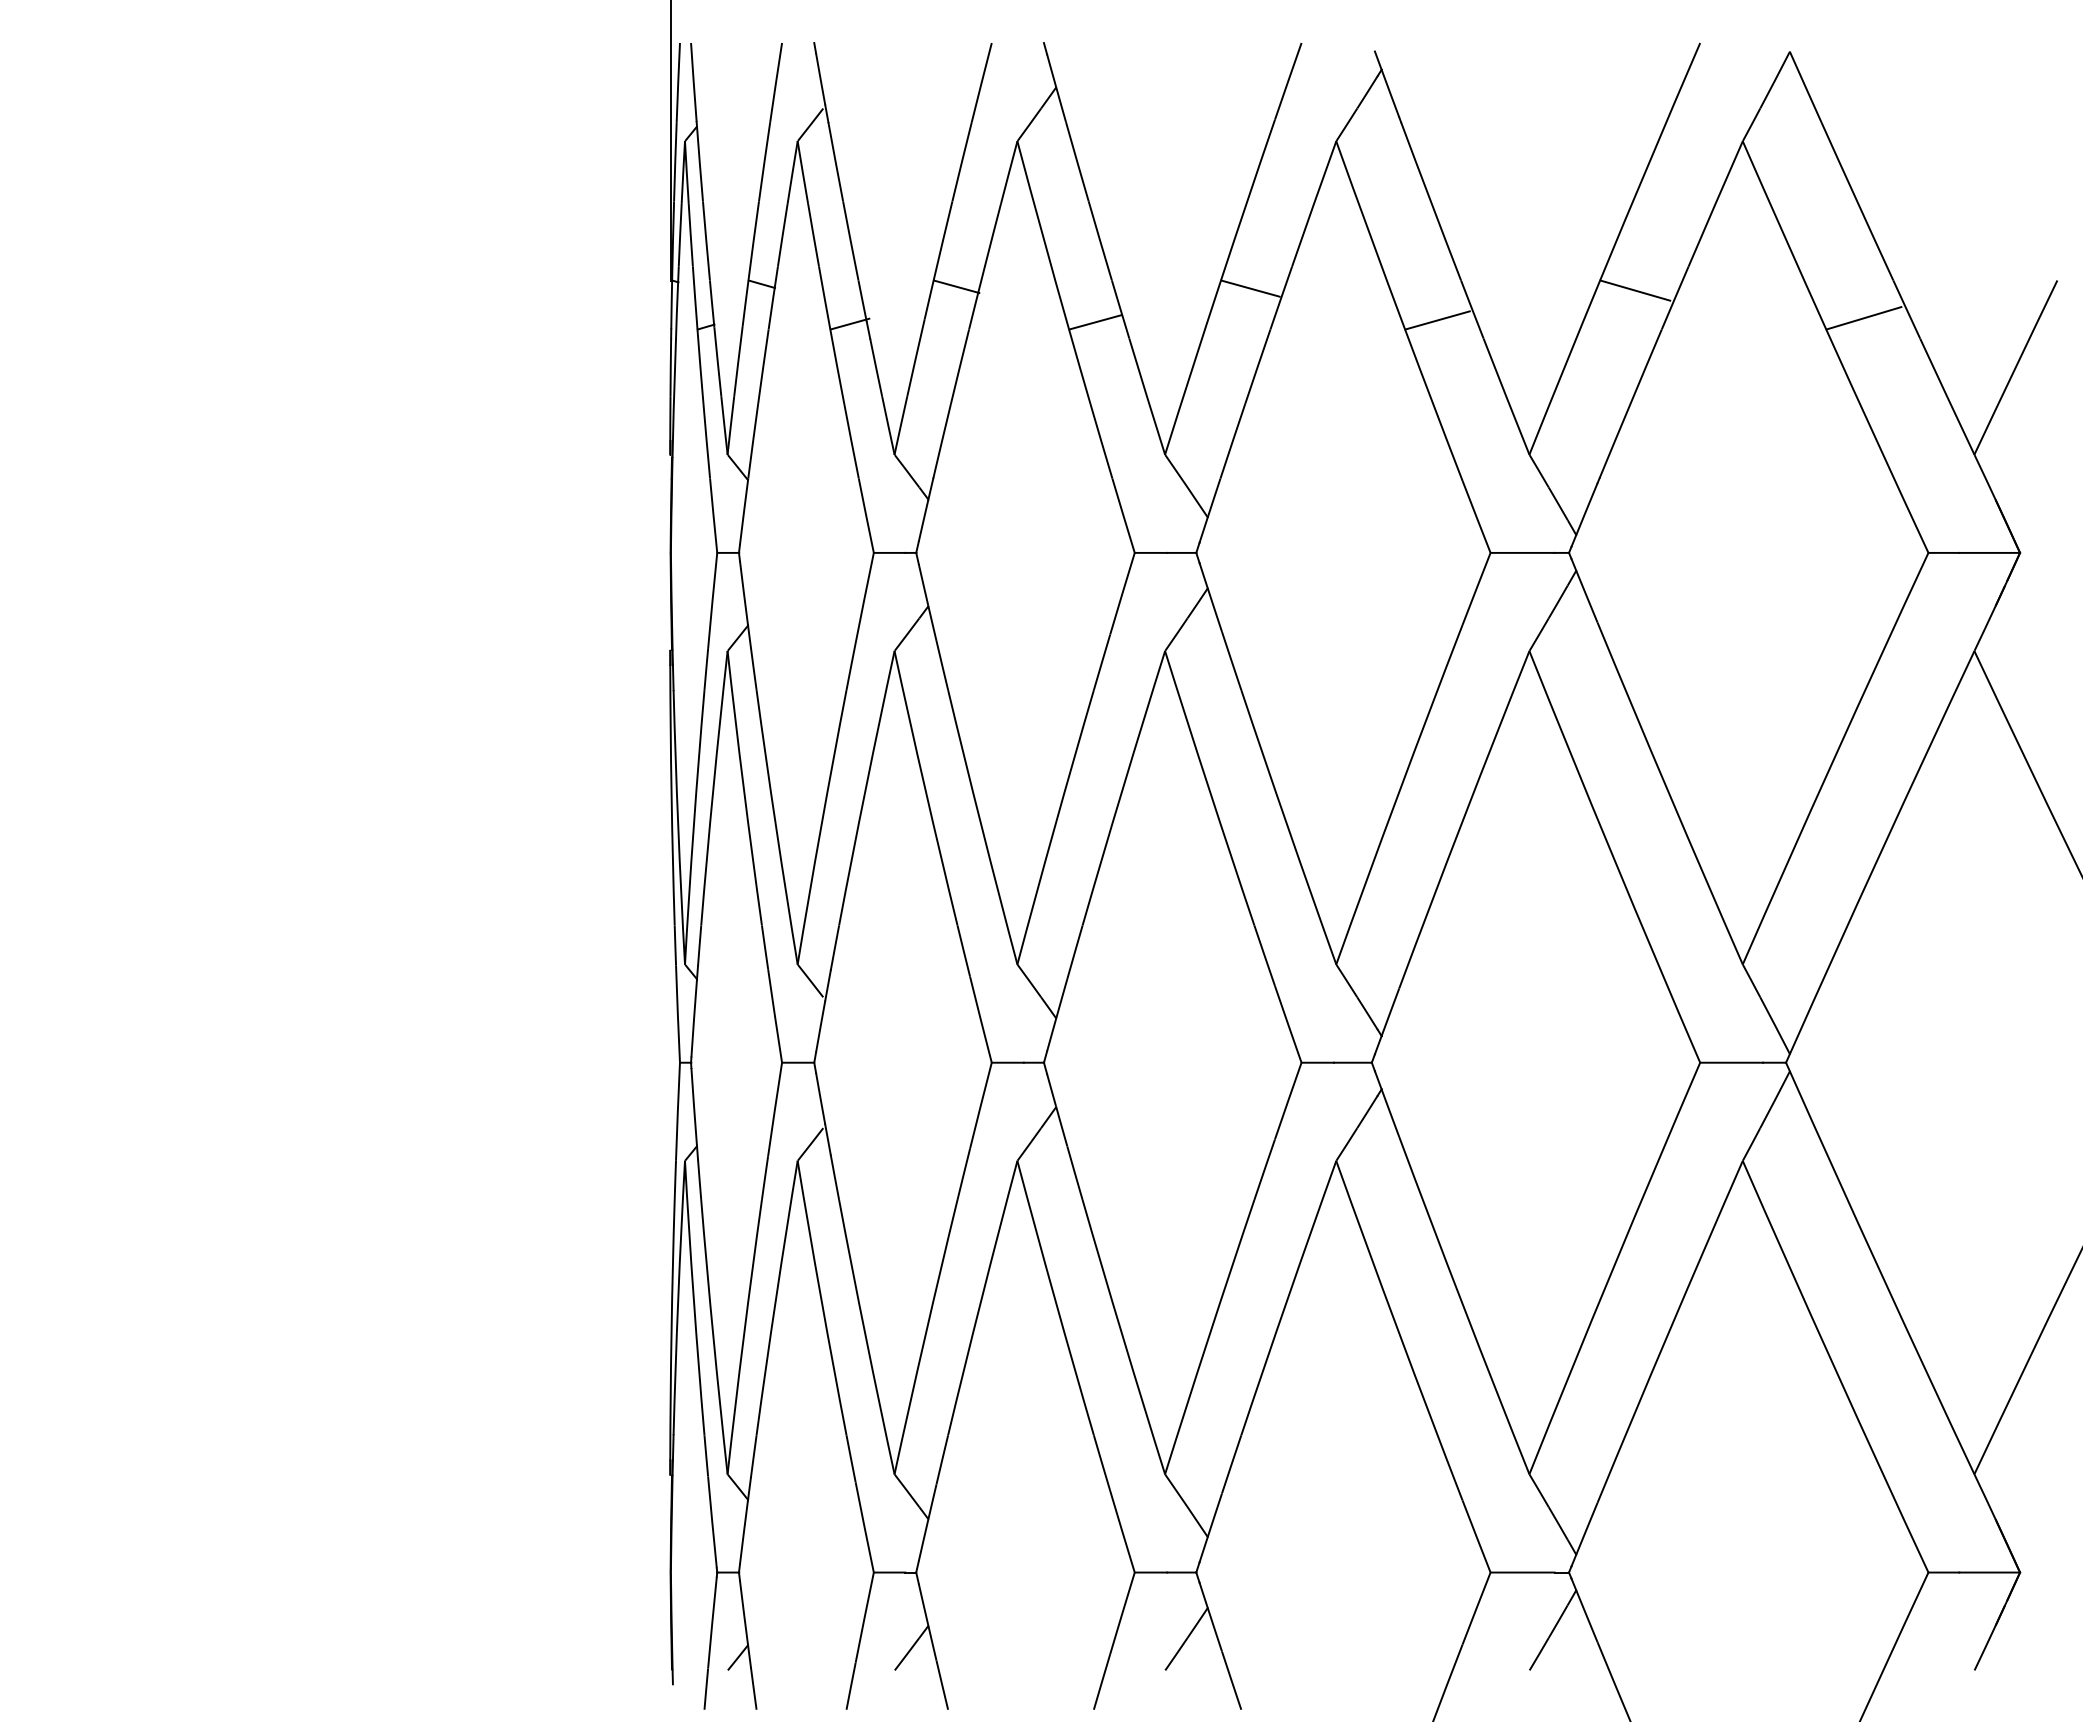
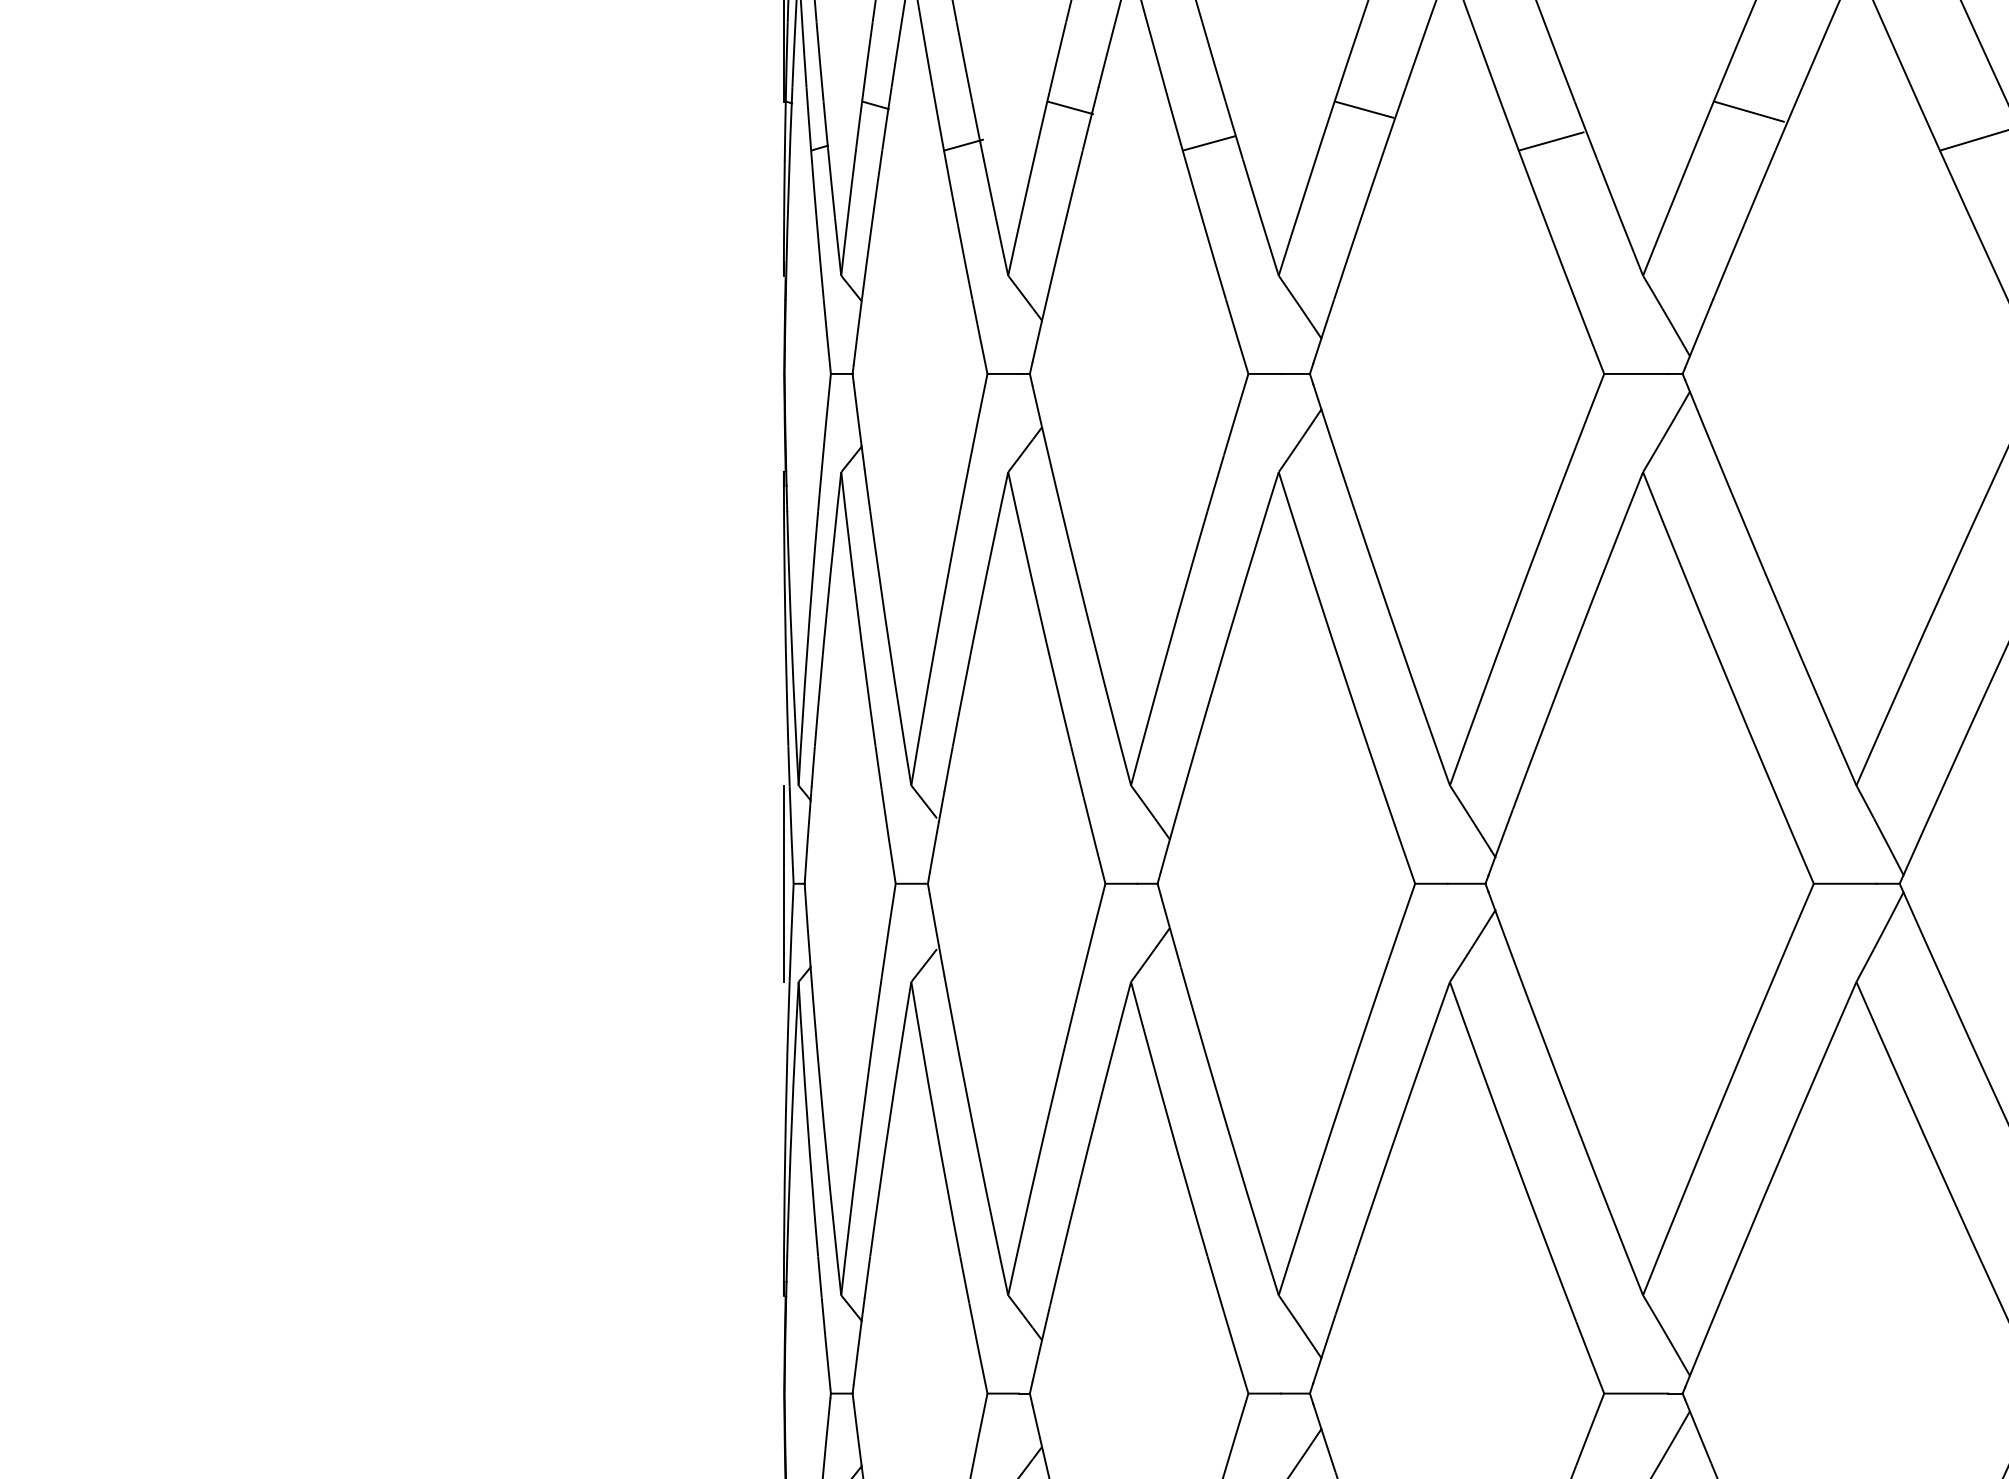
line: (670, 1062) -> (784, 883), added

